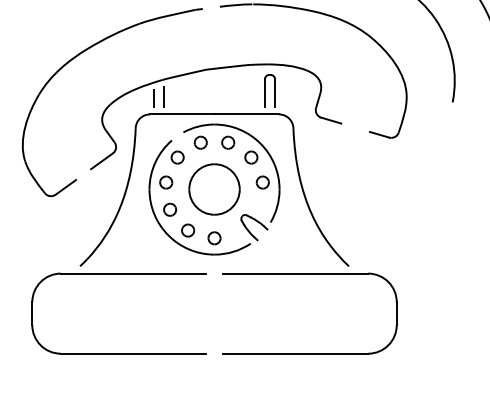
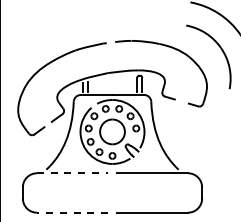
line: (133, 274) -> (72, 173), solid -> dashed
line: (133, 353) -> (72, 212), solid -> dashed

